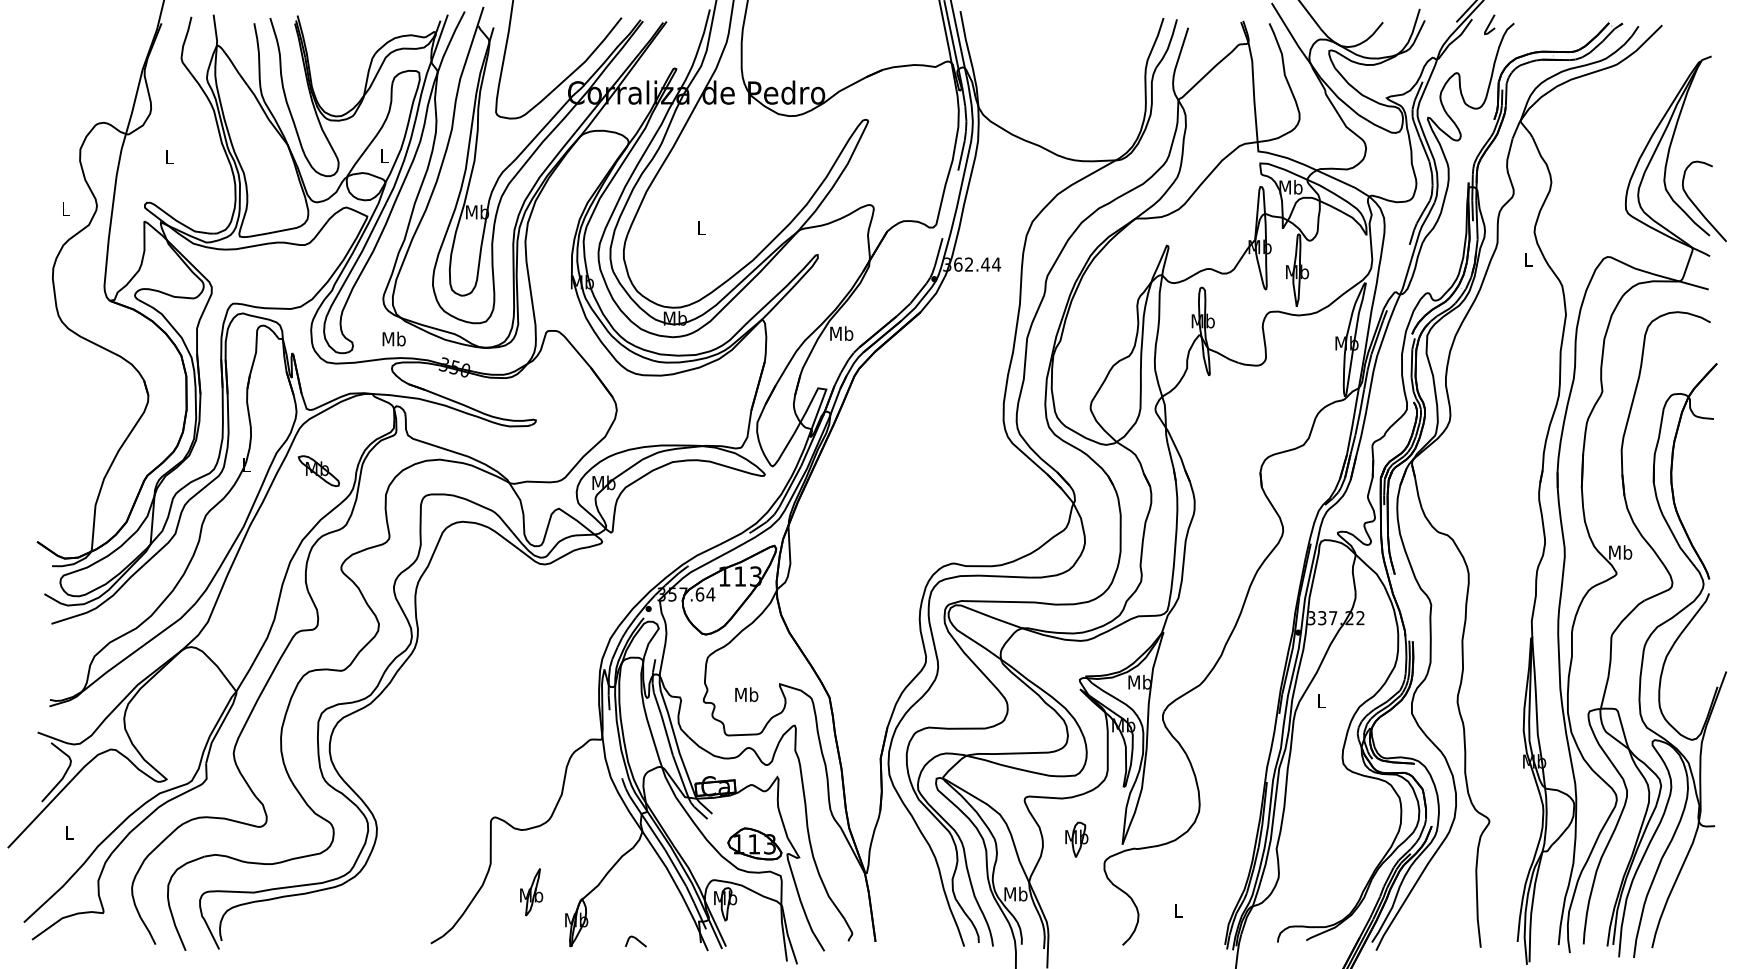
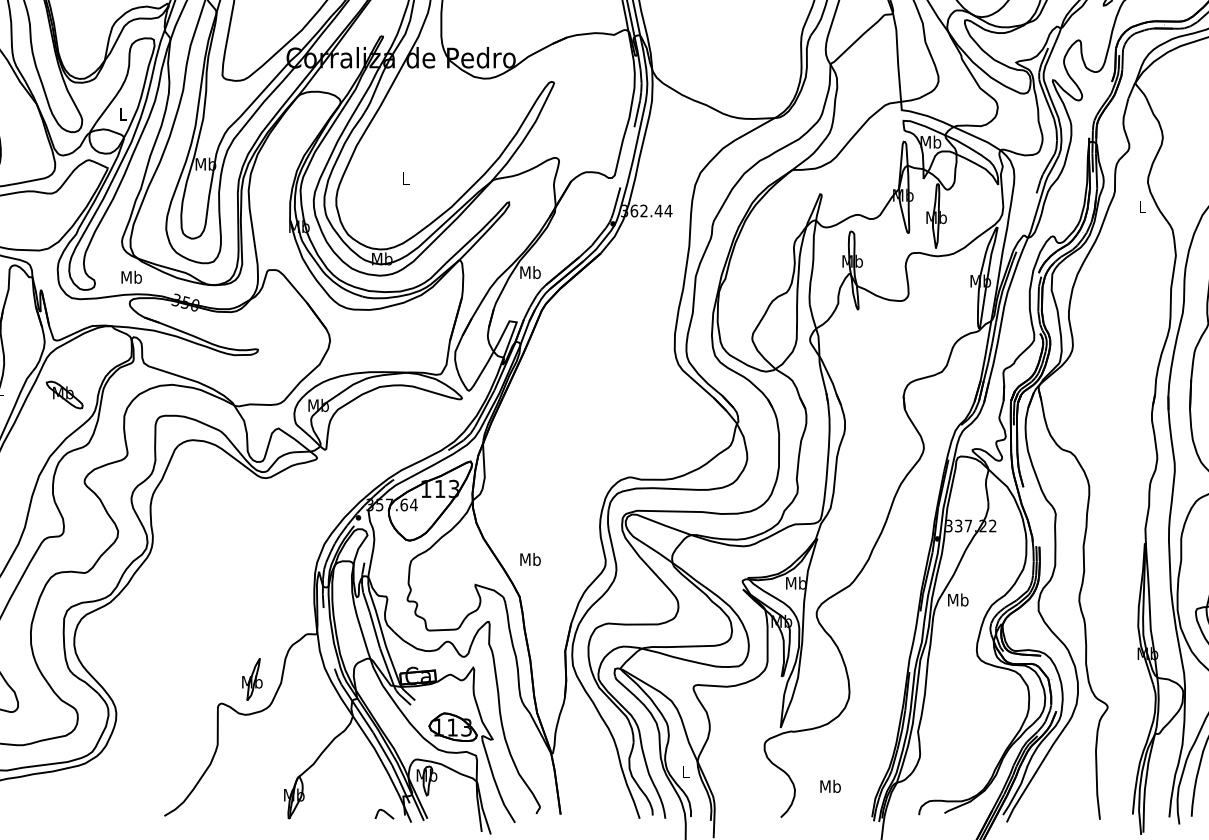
text: (746, 694) -> (530, 559), moved
text: (1321, 700) -> (958, 599), L -> Mb
part: (1076, 839) -> (739, 723), removed
part: (531, 892) -> (252, 679), moved
text: (1015, 893) -> (685, 771), Mb -> L
text: (1178, 910) -> (830, 786), L -> Mb
curve: (636, 940) -> (385, 813), moved

